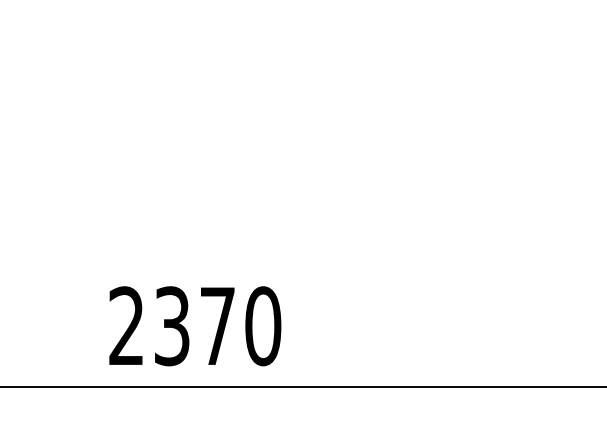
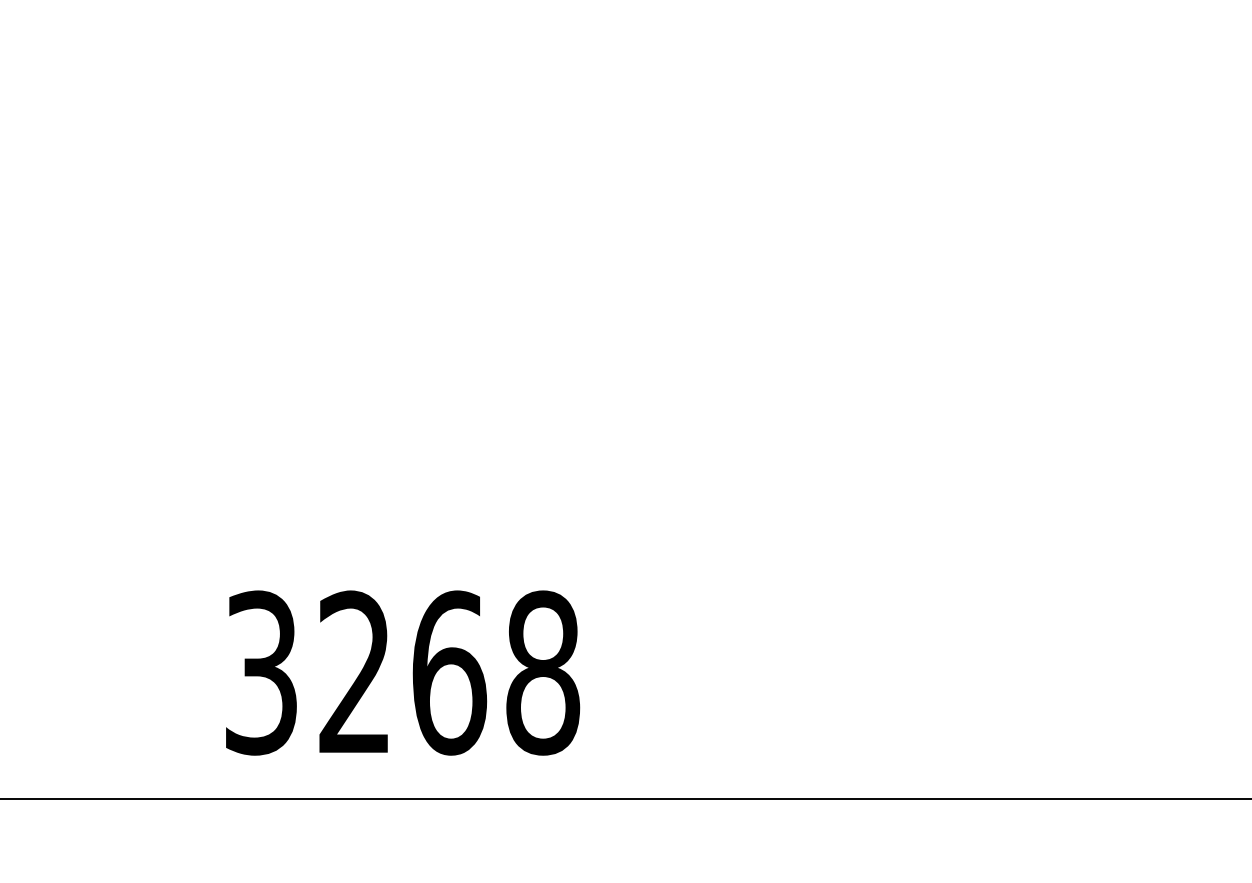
text: (195, 326) -> (403, 673), 2370 -> 3268

